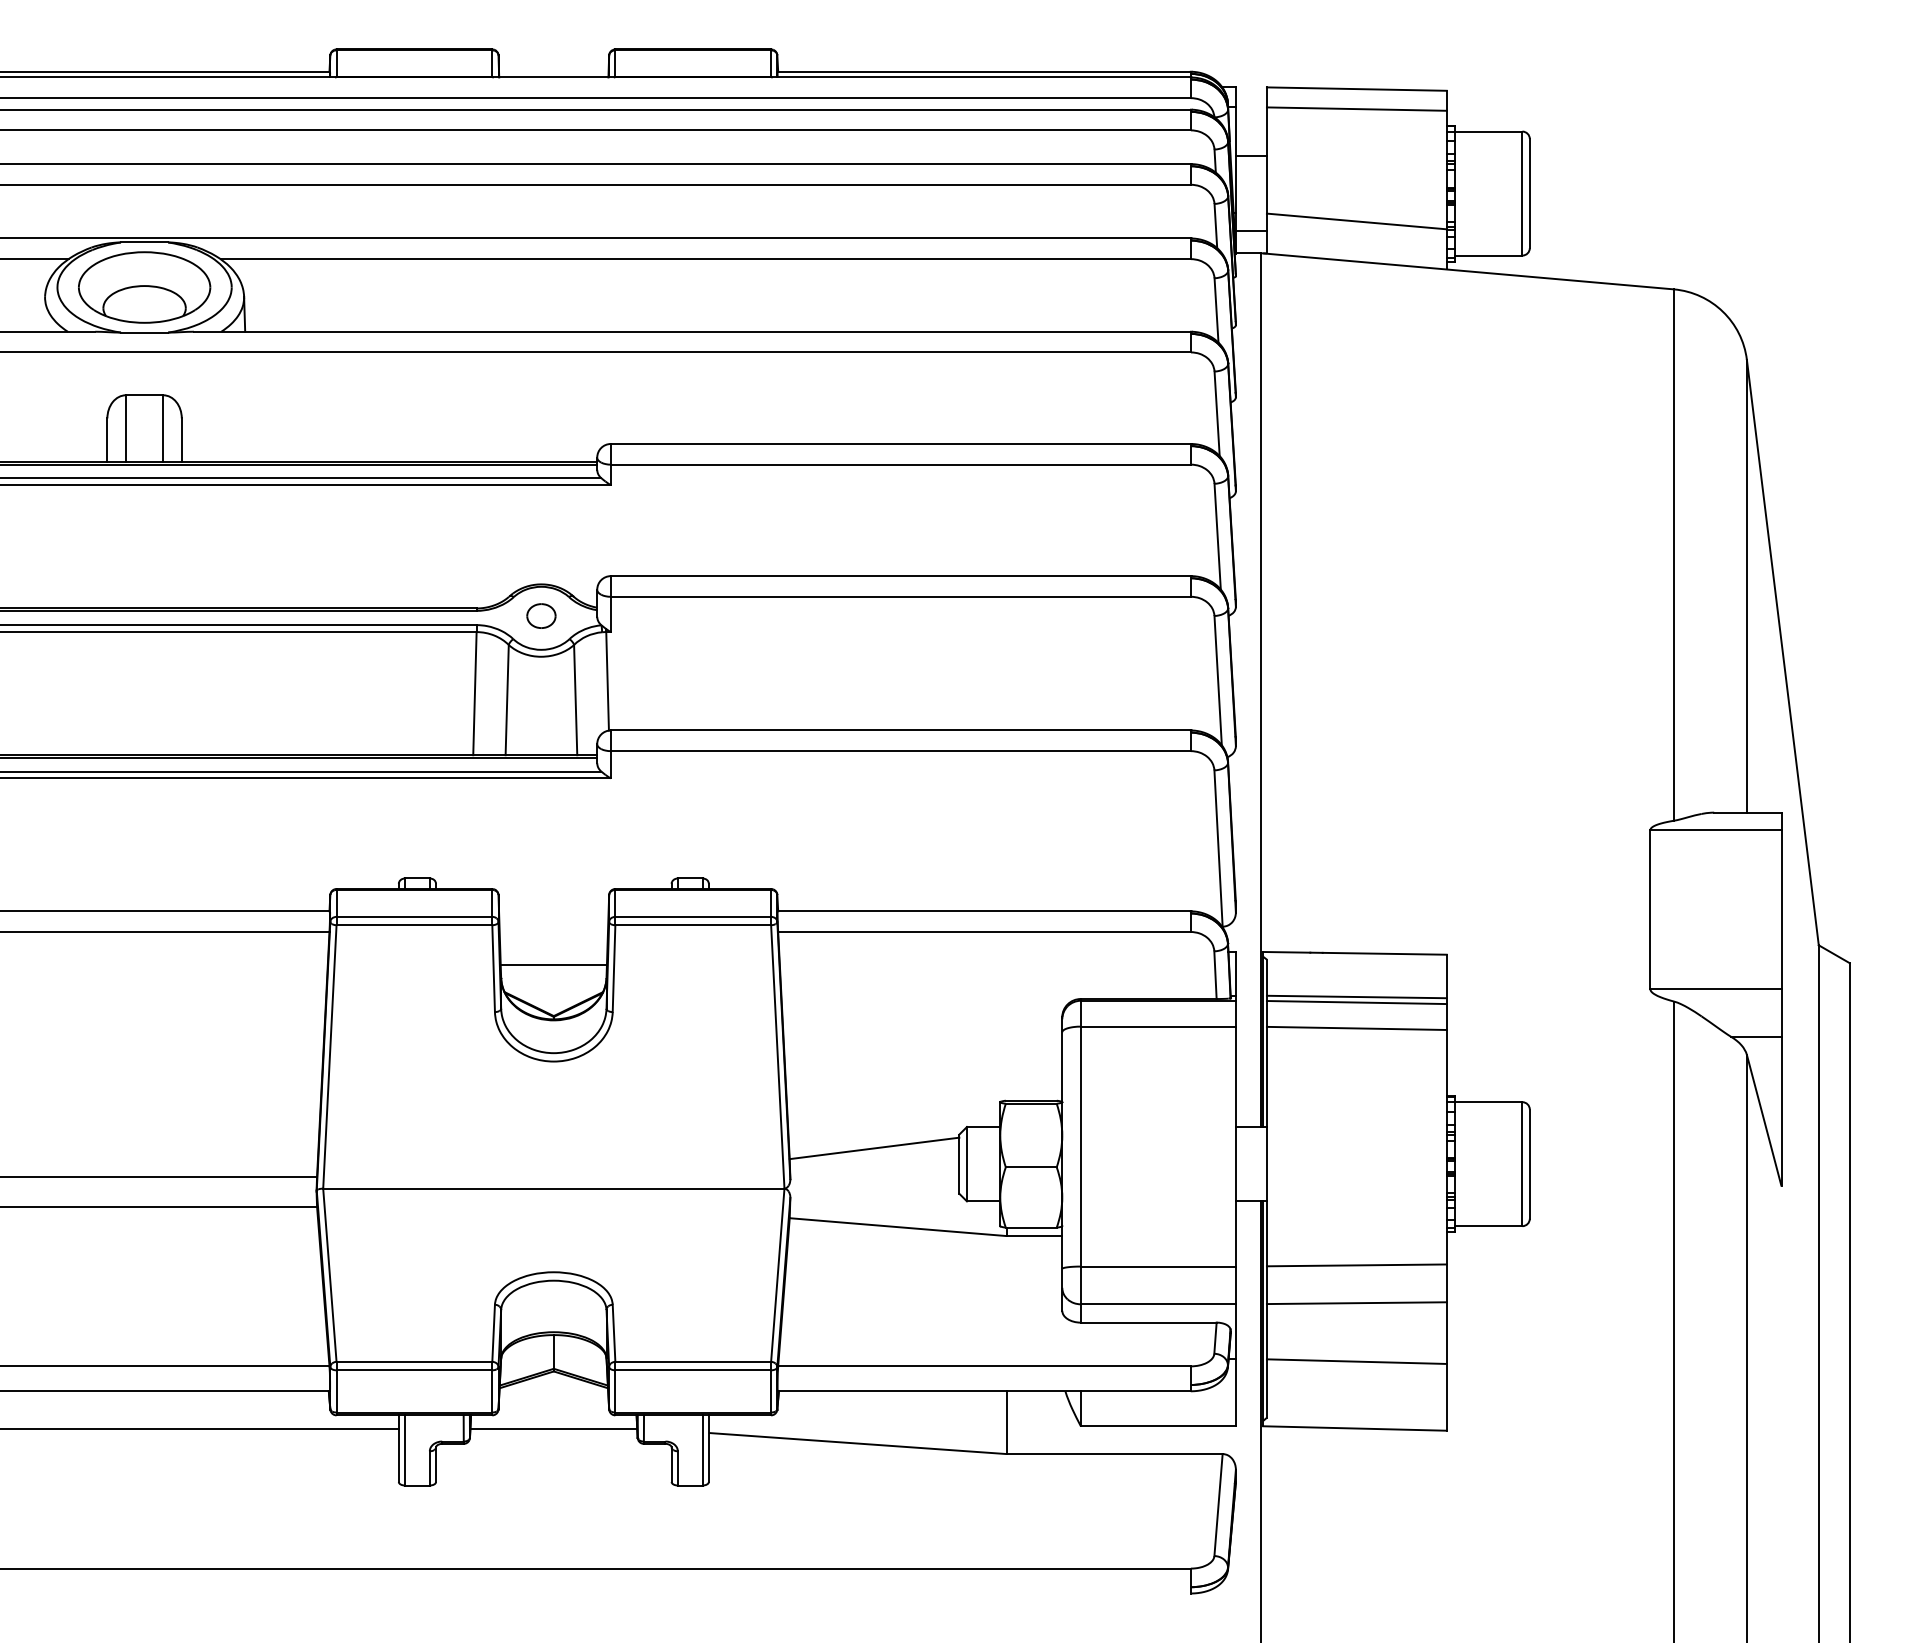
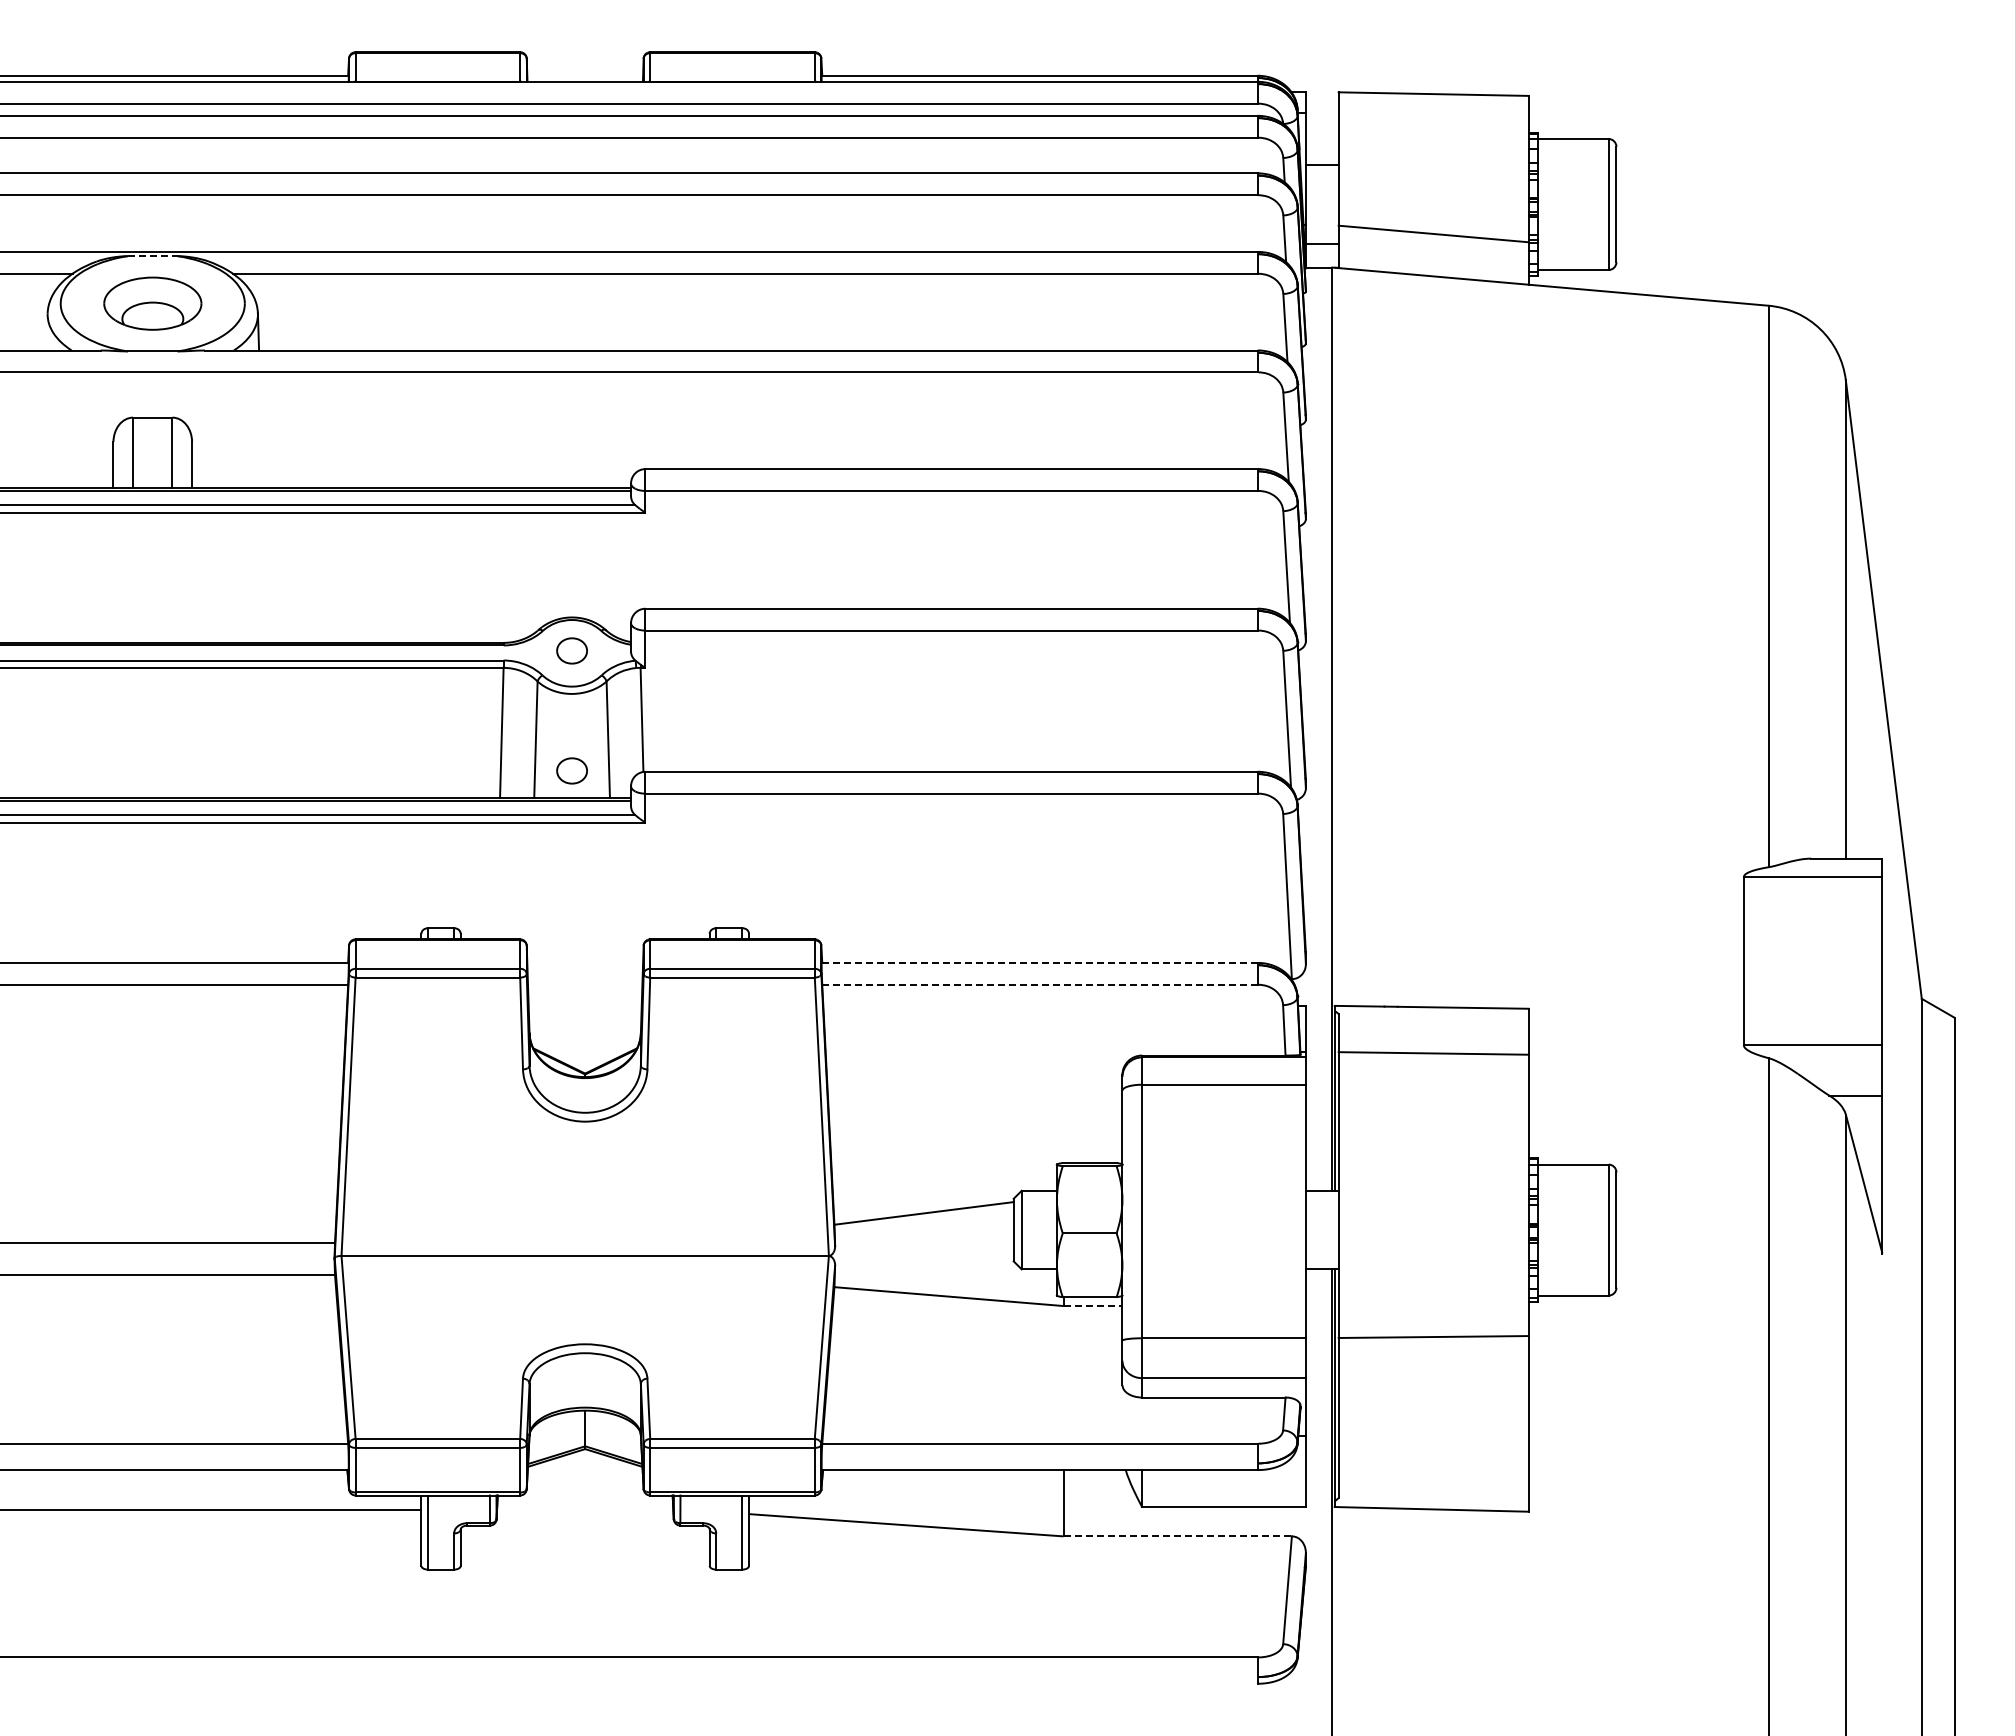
line: (1356, 109) -> (1433, 115), removed
line: (144, 242) -> (152, 256), solid -> dashed
part: (144, 287) -> (152, 303), size x0.7
part: (540, 729) -> (571, 770), added
line: (983, 910) -> (1039, 962), solid -> dashed
line: (984, 931) -> (1040, 984), solid -> dashed
line: (554, 964) -> (585, 1019), removed
line: (1356, 1001) -> (1433, 1058), removed
line: (1356, 1028) -> (1433, 1086), removed
line: (1034, 1236) -> (1093, 1306), solid -> dashed
line: (1356, 1302) -> (1433, 1376), removed
line: (1356, 1361) -> (1433, 1438), removed
line: (554, 1428) -> (585, 1509), removed
line: (1115, 1454) -> (1178, 1536), solid -> dashed

